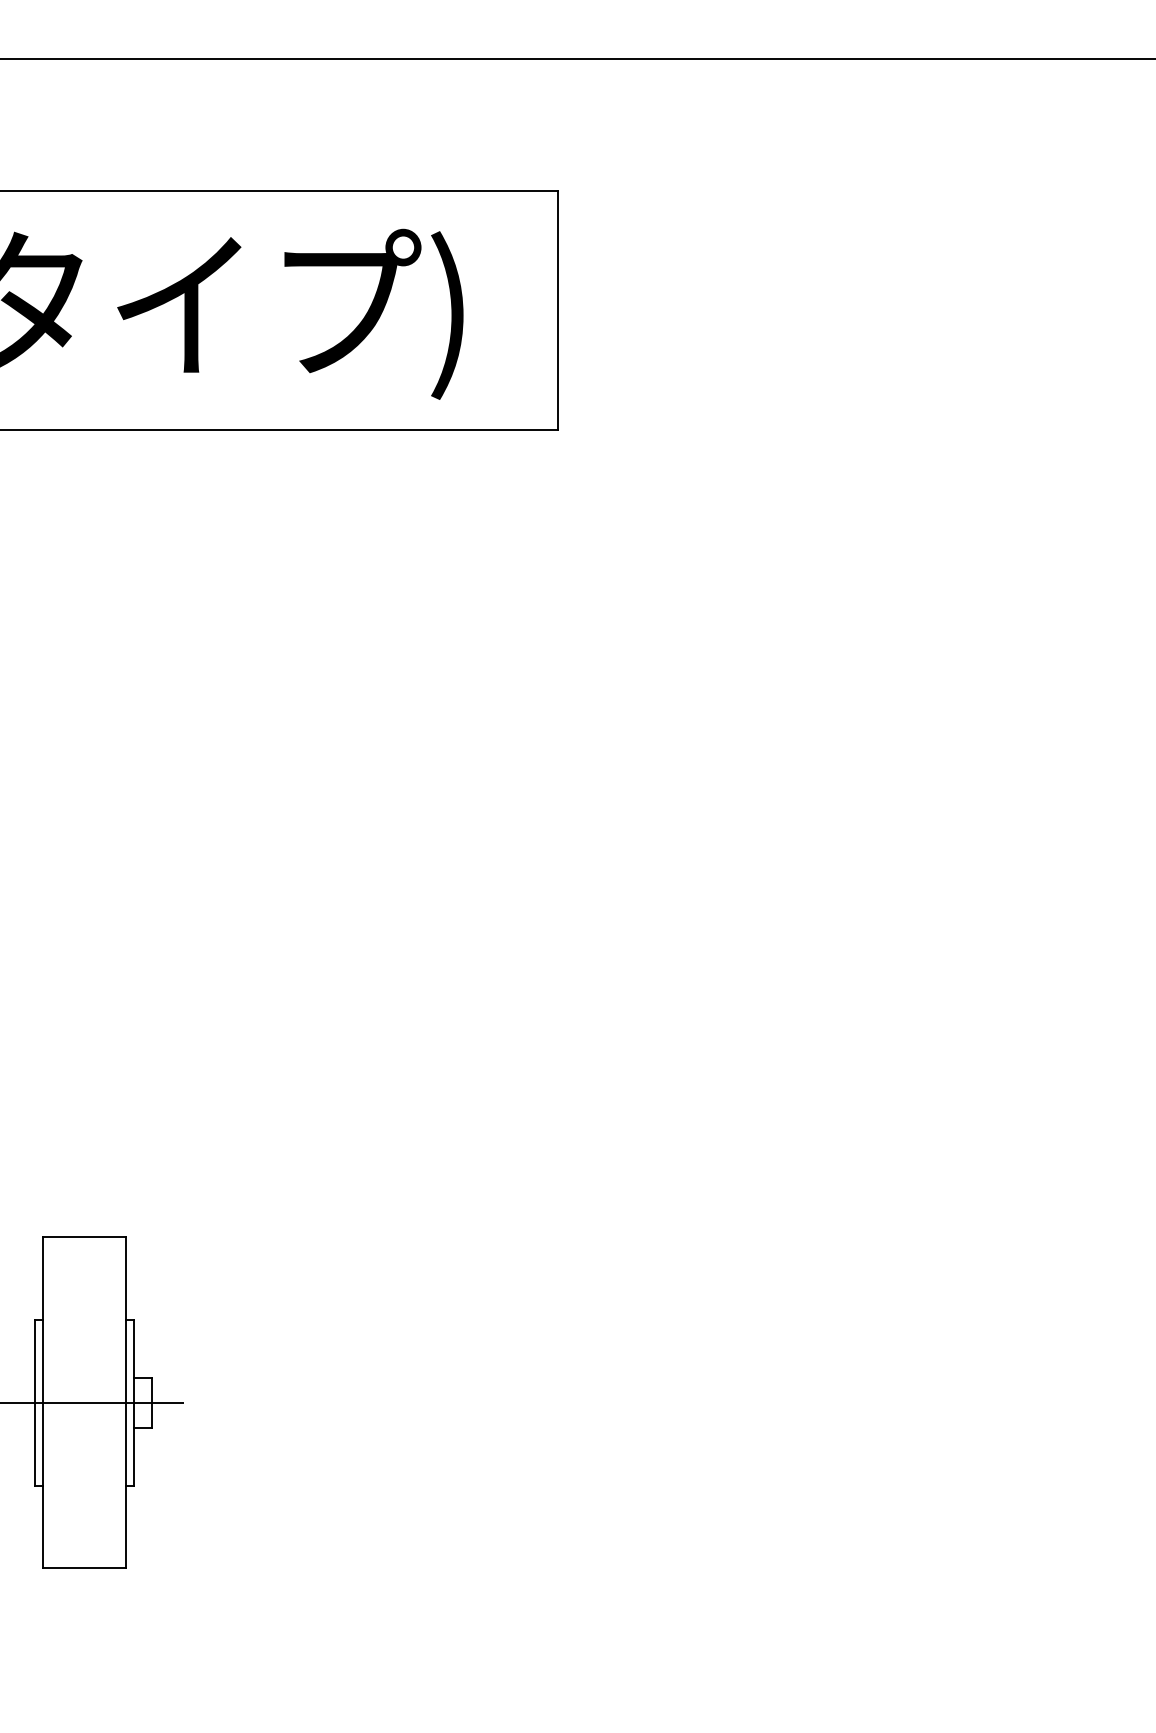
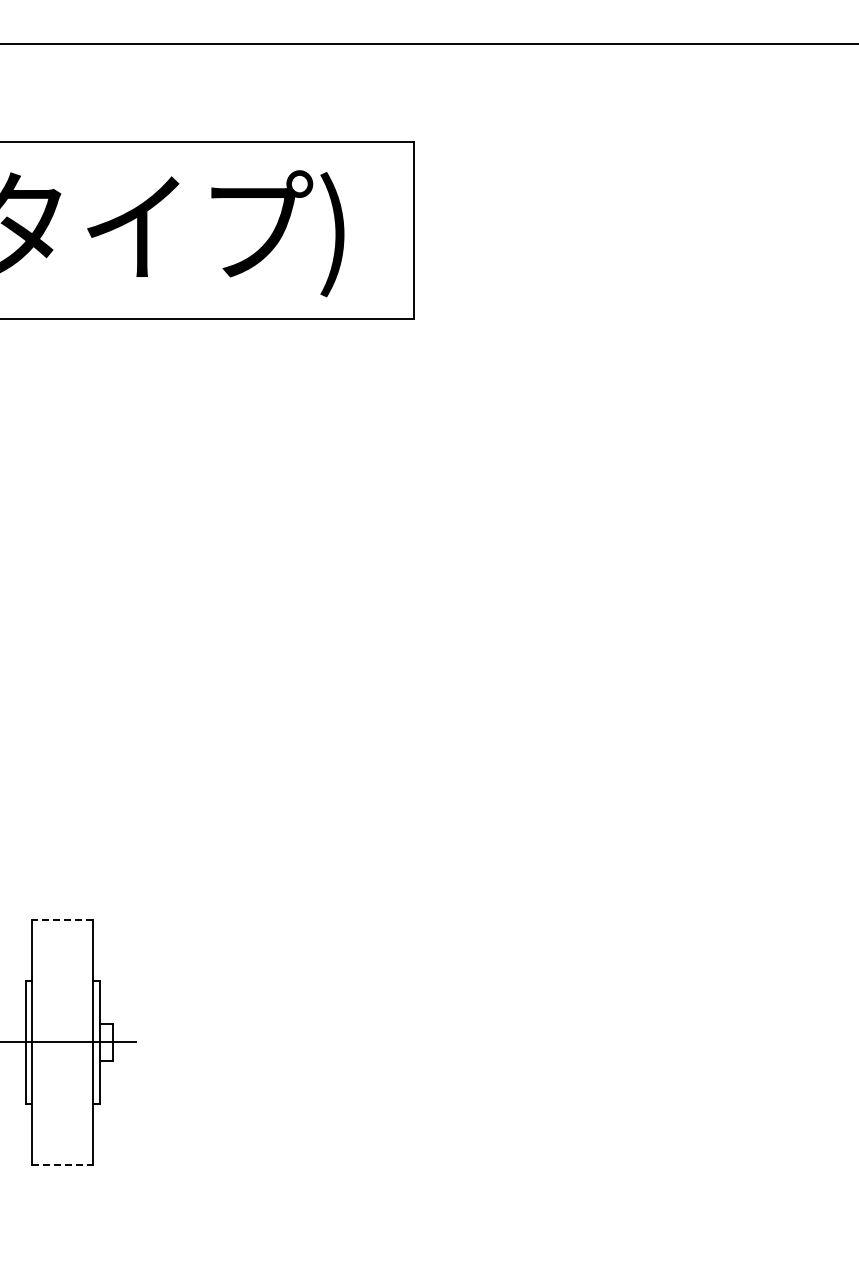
line: (84, 1237) -> (62, 919), solid -> dashed
line: (84, 1568) -> (62, 1165), solid -> dashed

